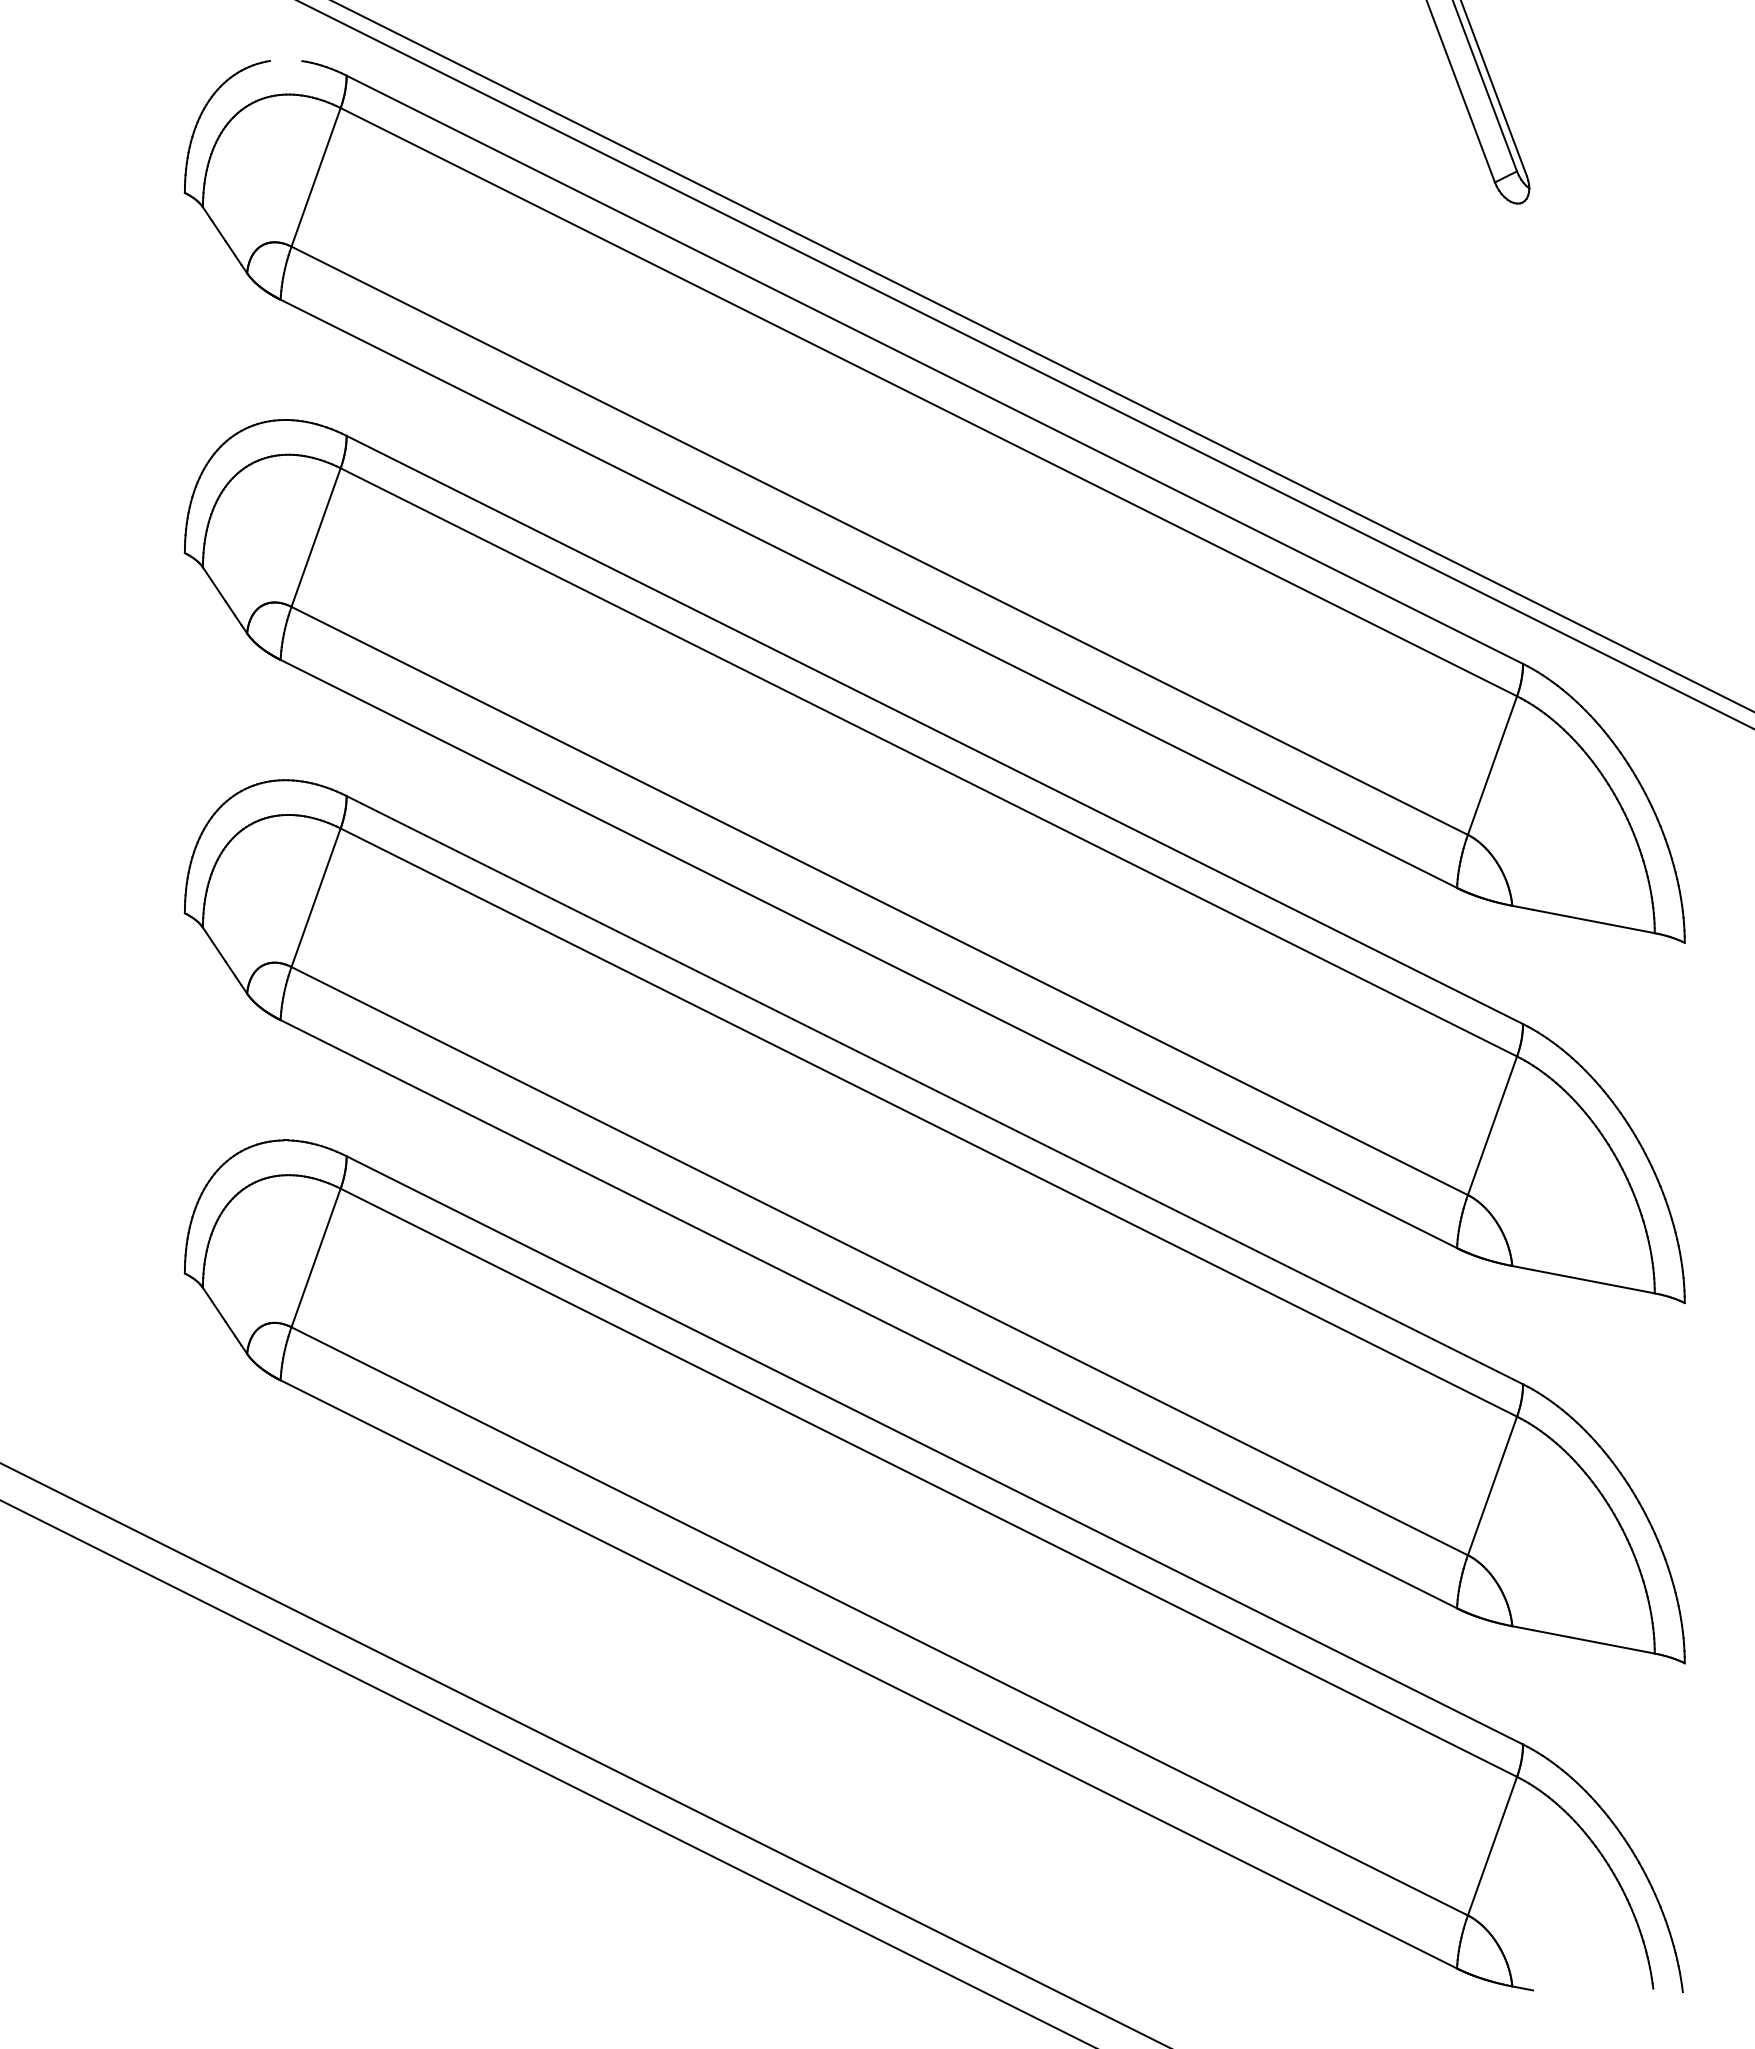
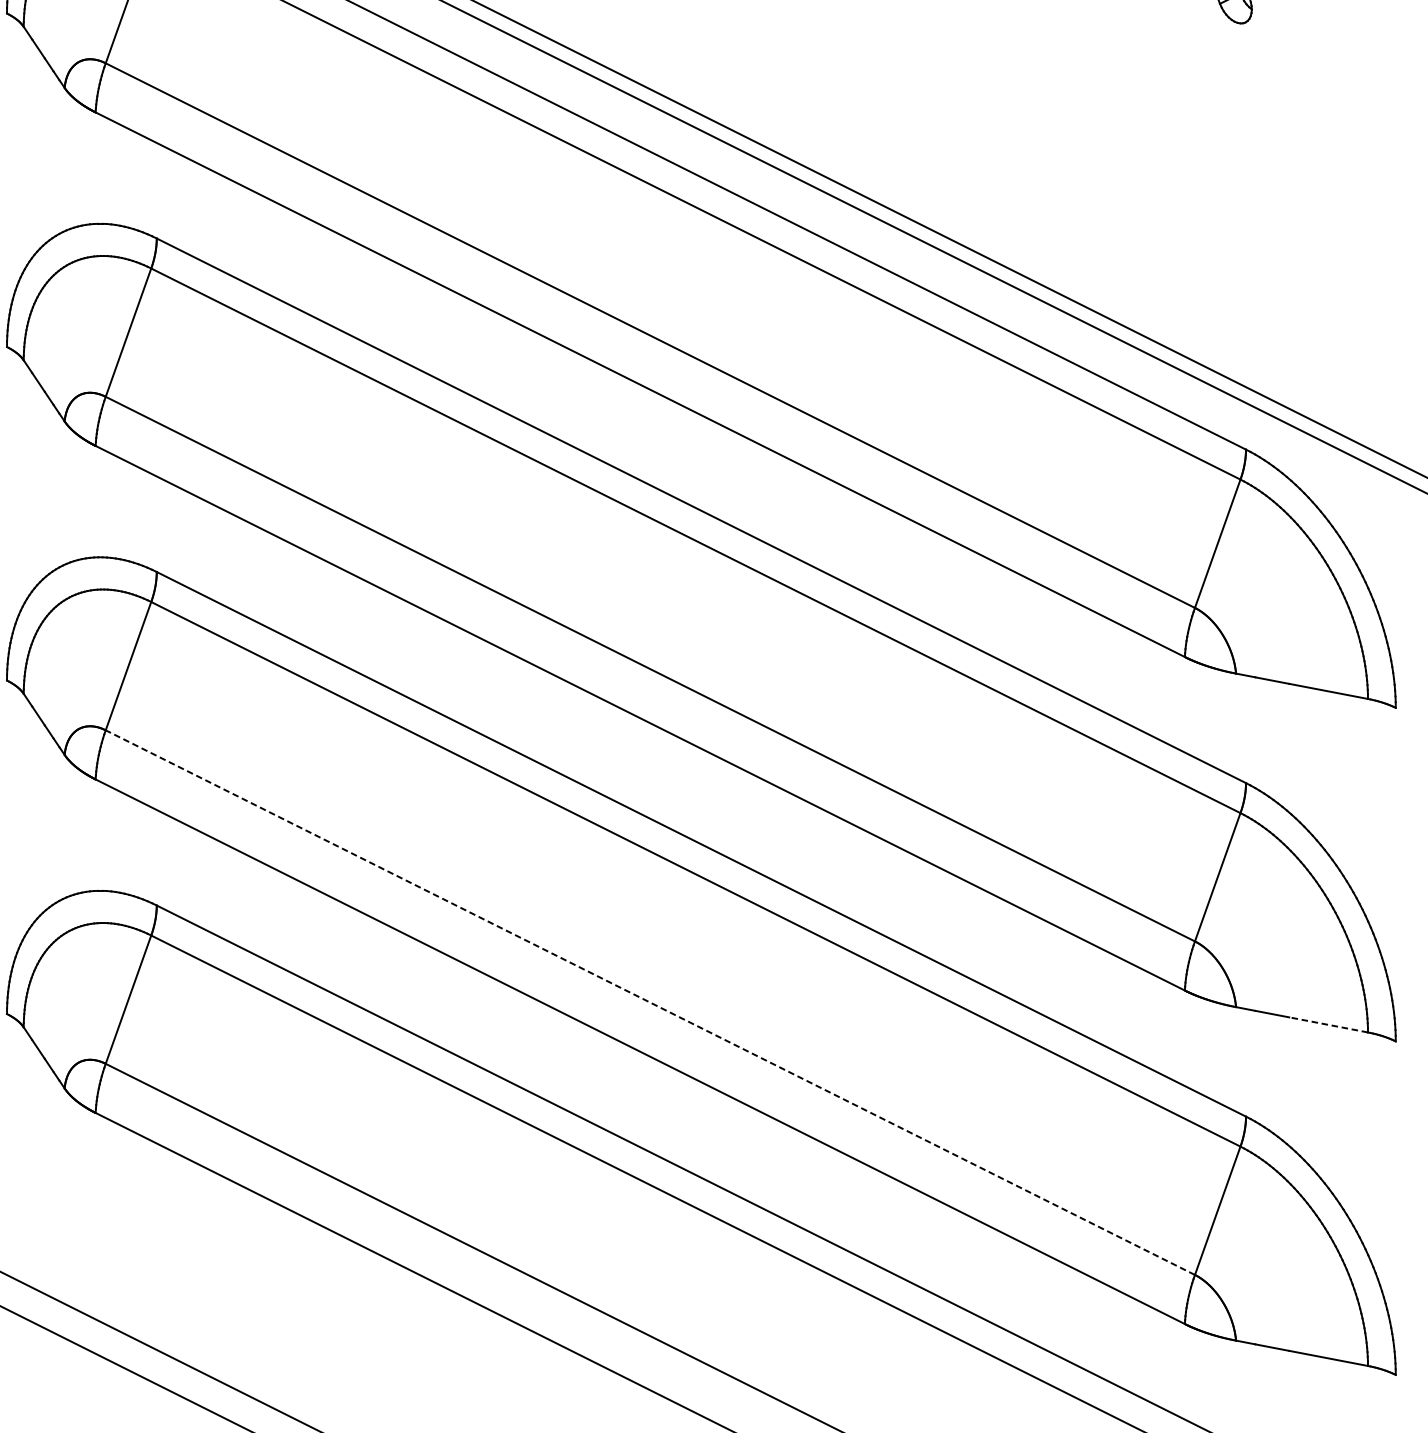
line: (879, 1261) -> (650, 1002), solid -> dashed
line: (1611, 1285) -> (1327, 1025), solid -> dashed

